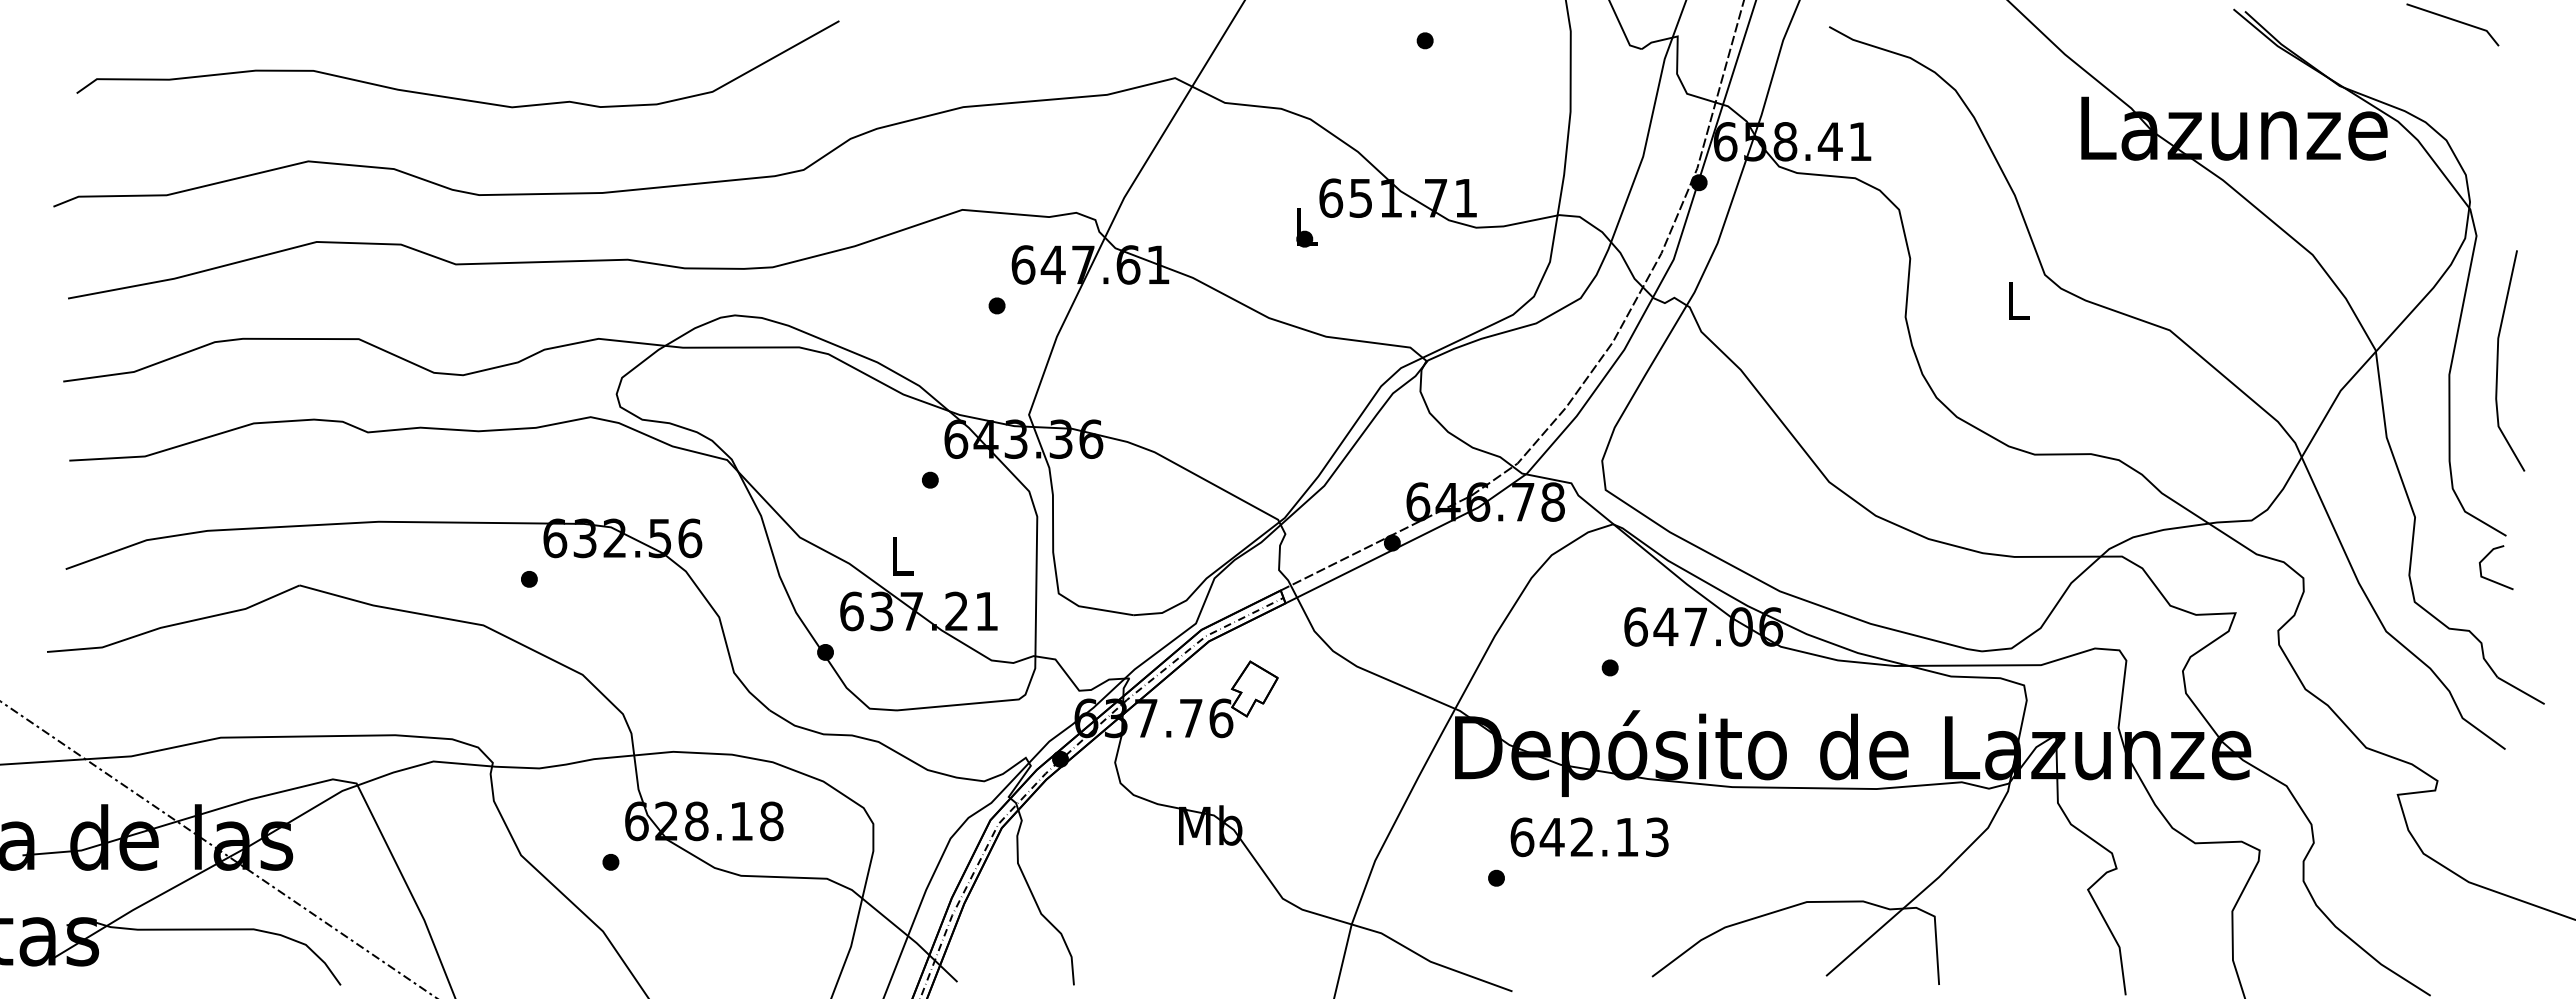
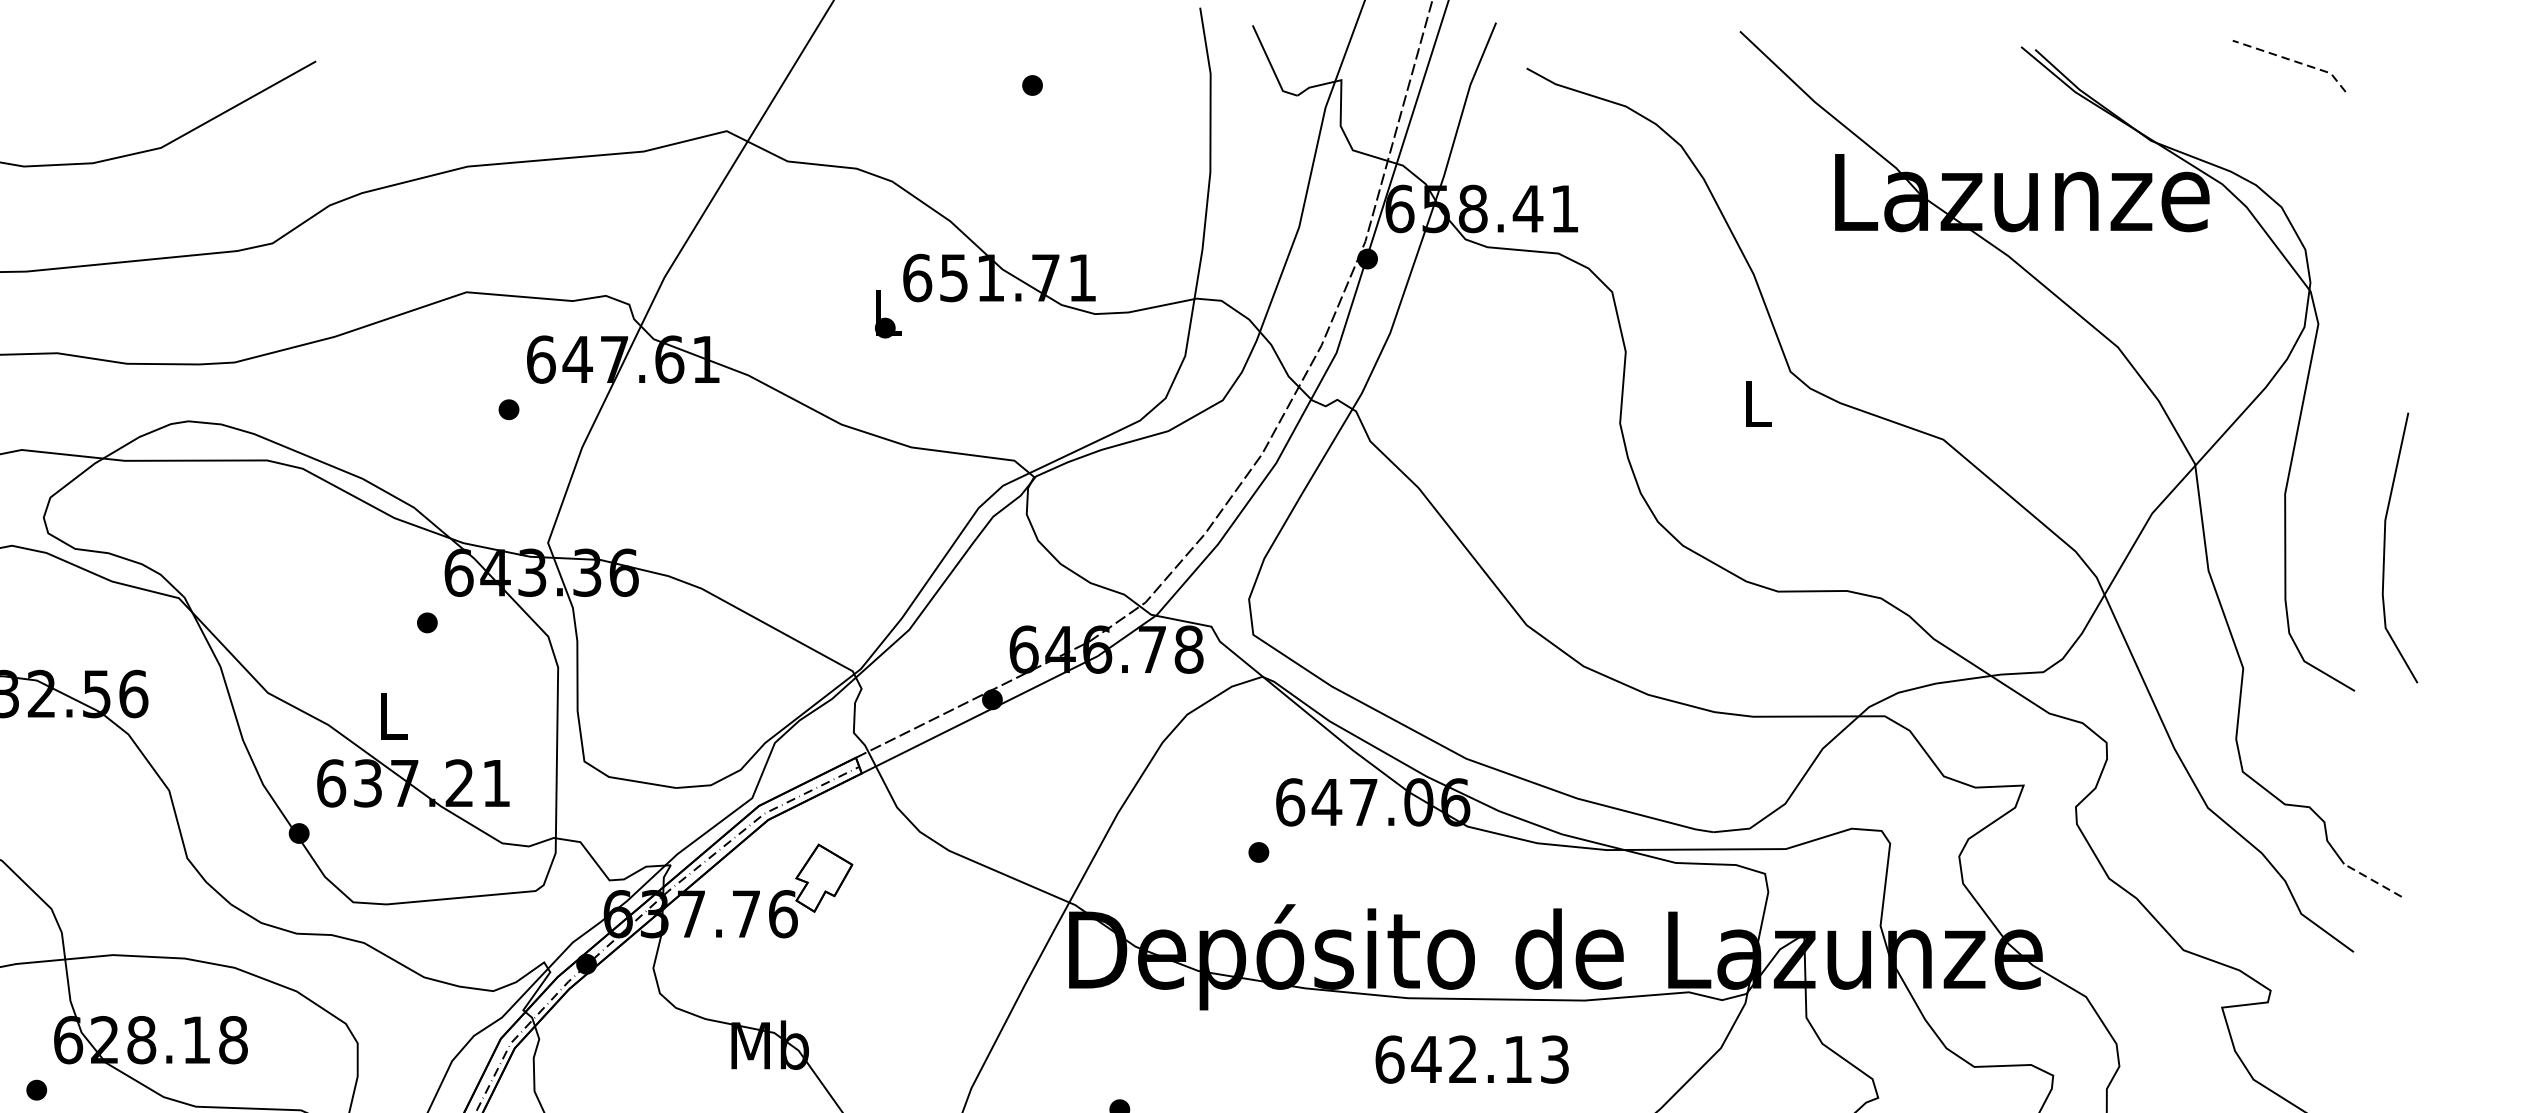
line: (2456, 20) -> (2293, 60), solid -> dashed
line: (2498, 360) -> (2385, 547), moved
line: (2491, 579) -> (2336, 744), removed
line: (2520, 690) -> (2372, 880), solid -> dashed
text: (1589, 837) -> (1472, 1059), moved

